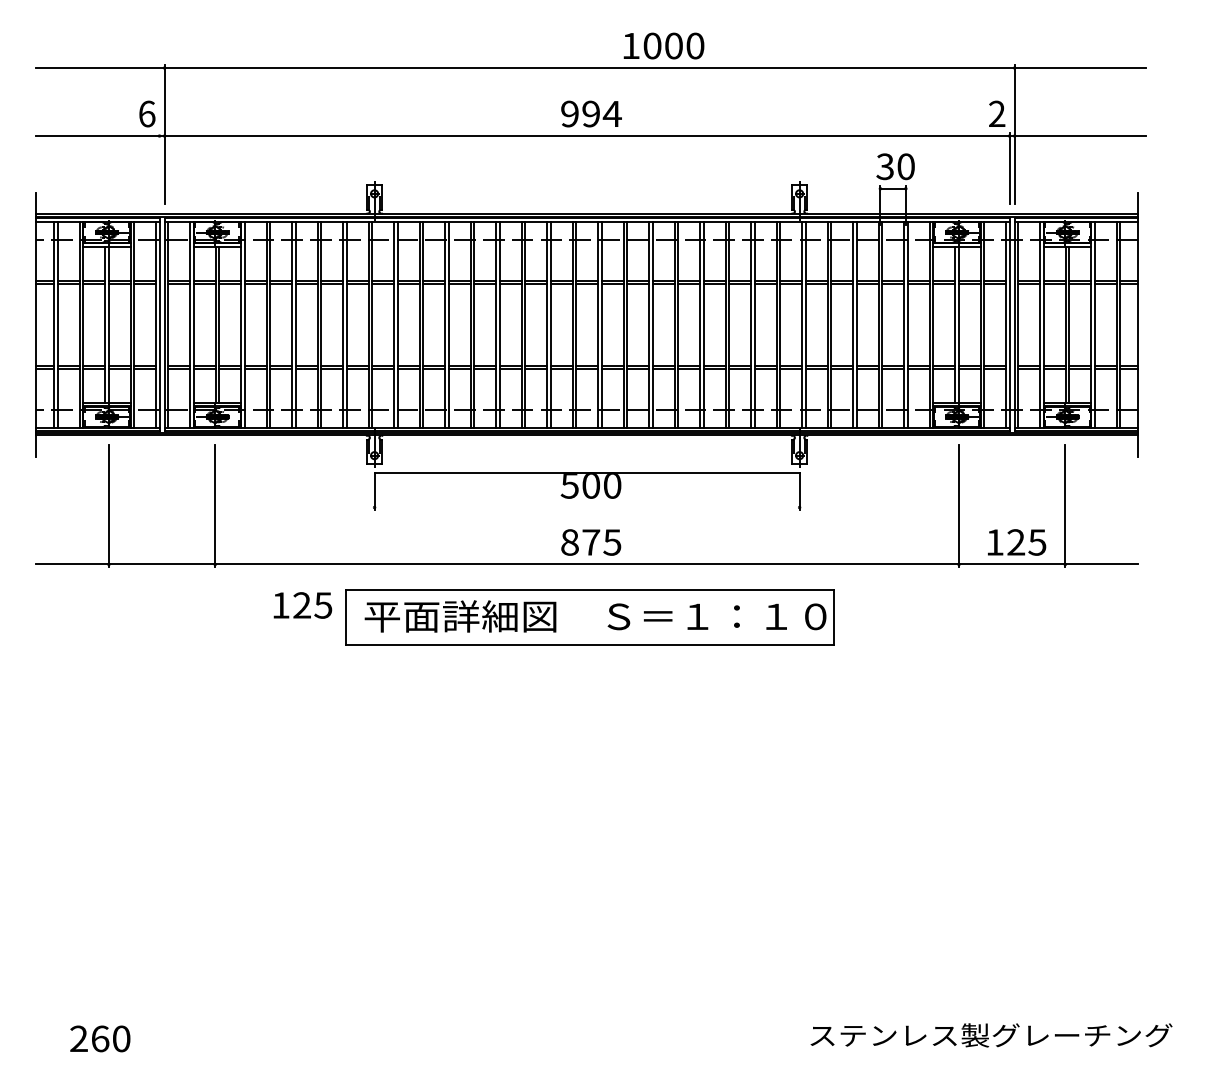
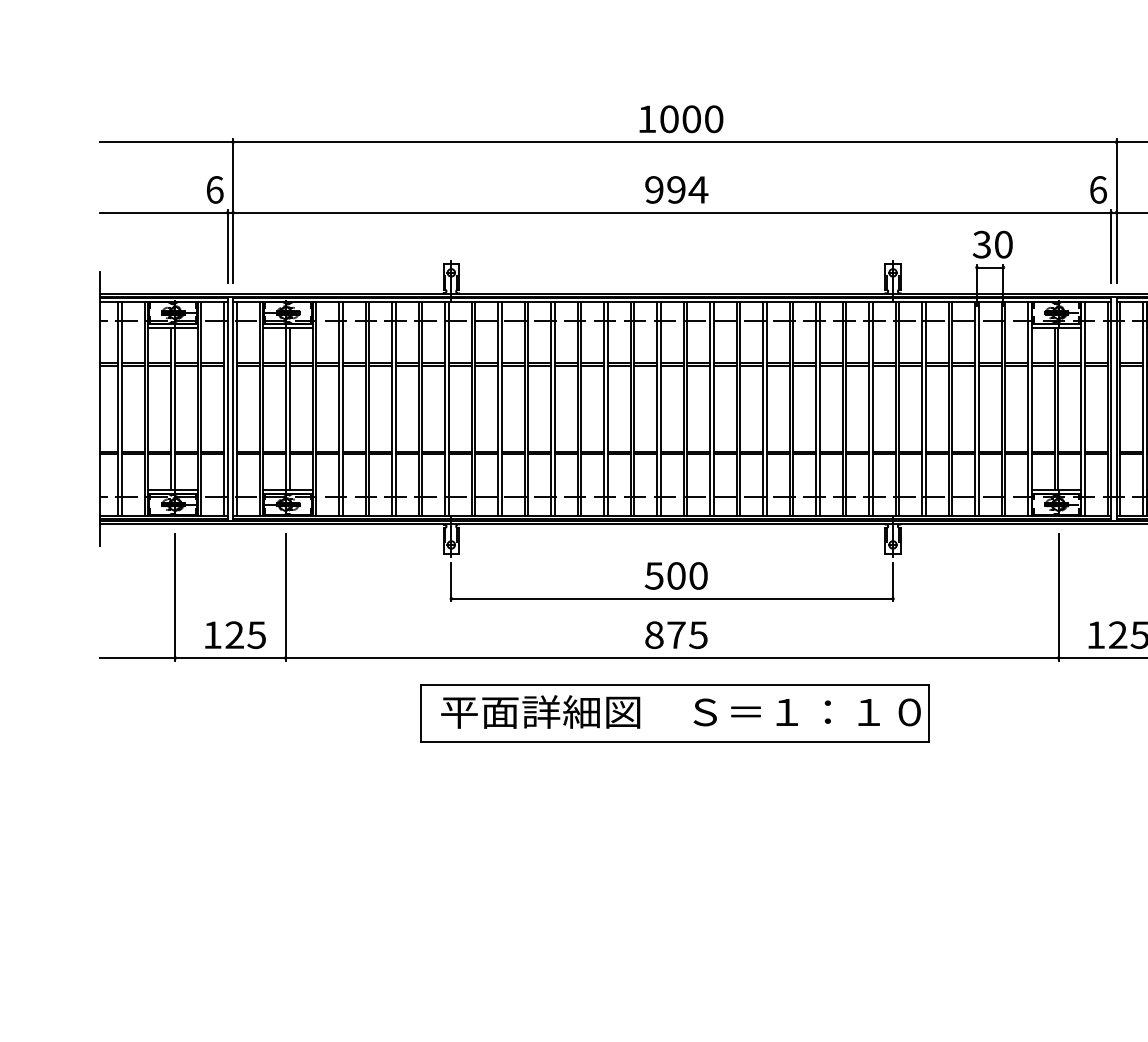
text: (663, 45) -> (680, 118), moved
text: (997, 113) -> (1098, 189), 2 -> 6
line: (159, 168) -> (227, 246), added
line: (586, 472) -> (671, 598), moved
text: (302, 605) -> (235, 635), moved

